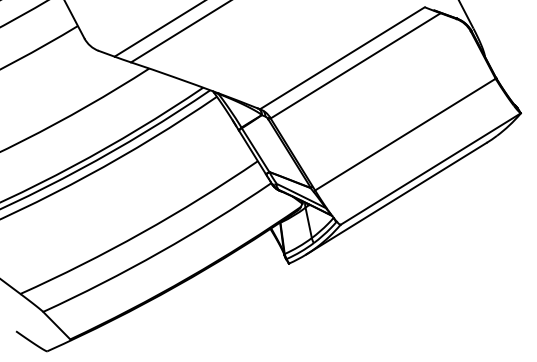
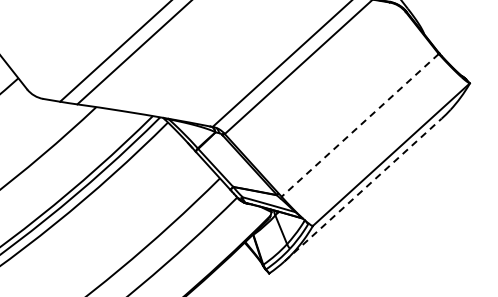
line: (404, 134) -> (359, 125), solid -> dashed
line: (396, 198) -> (363, 189), solid -> dashed

